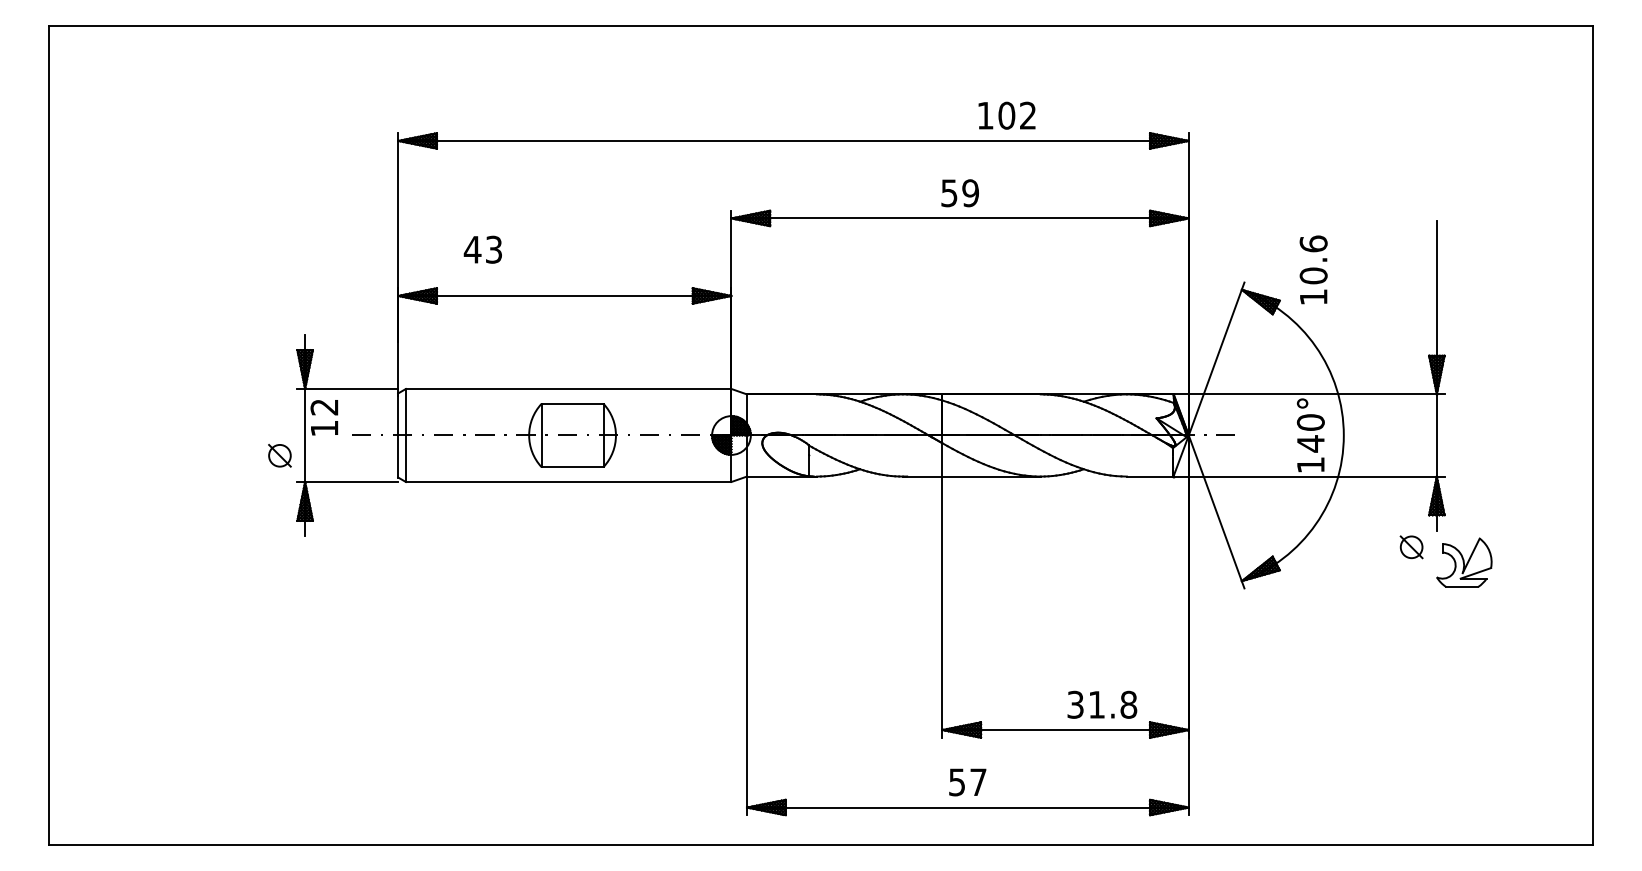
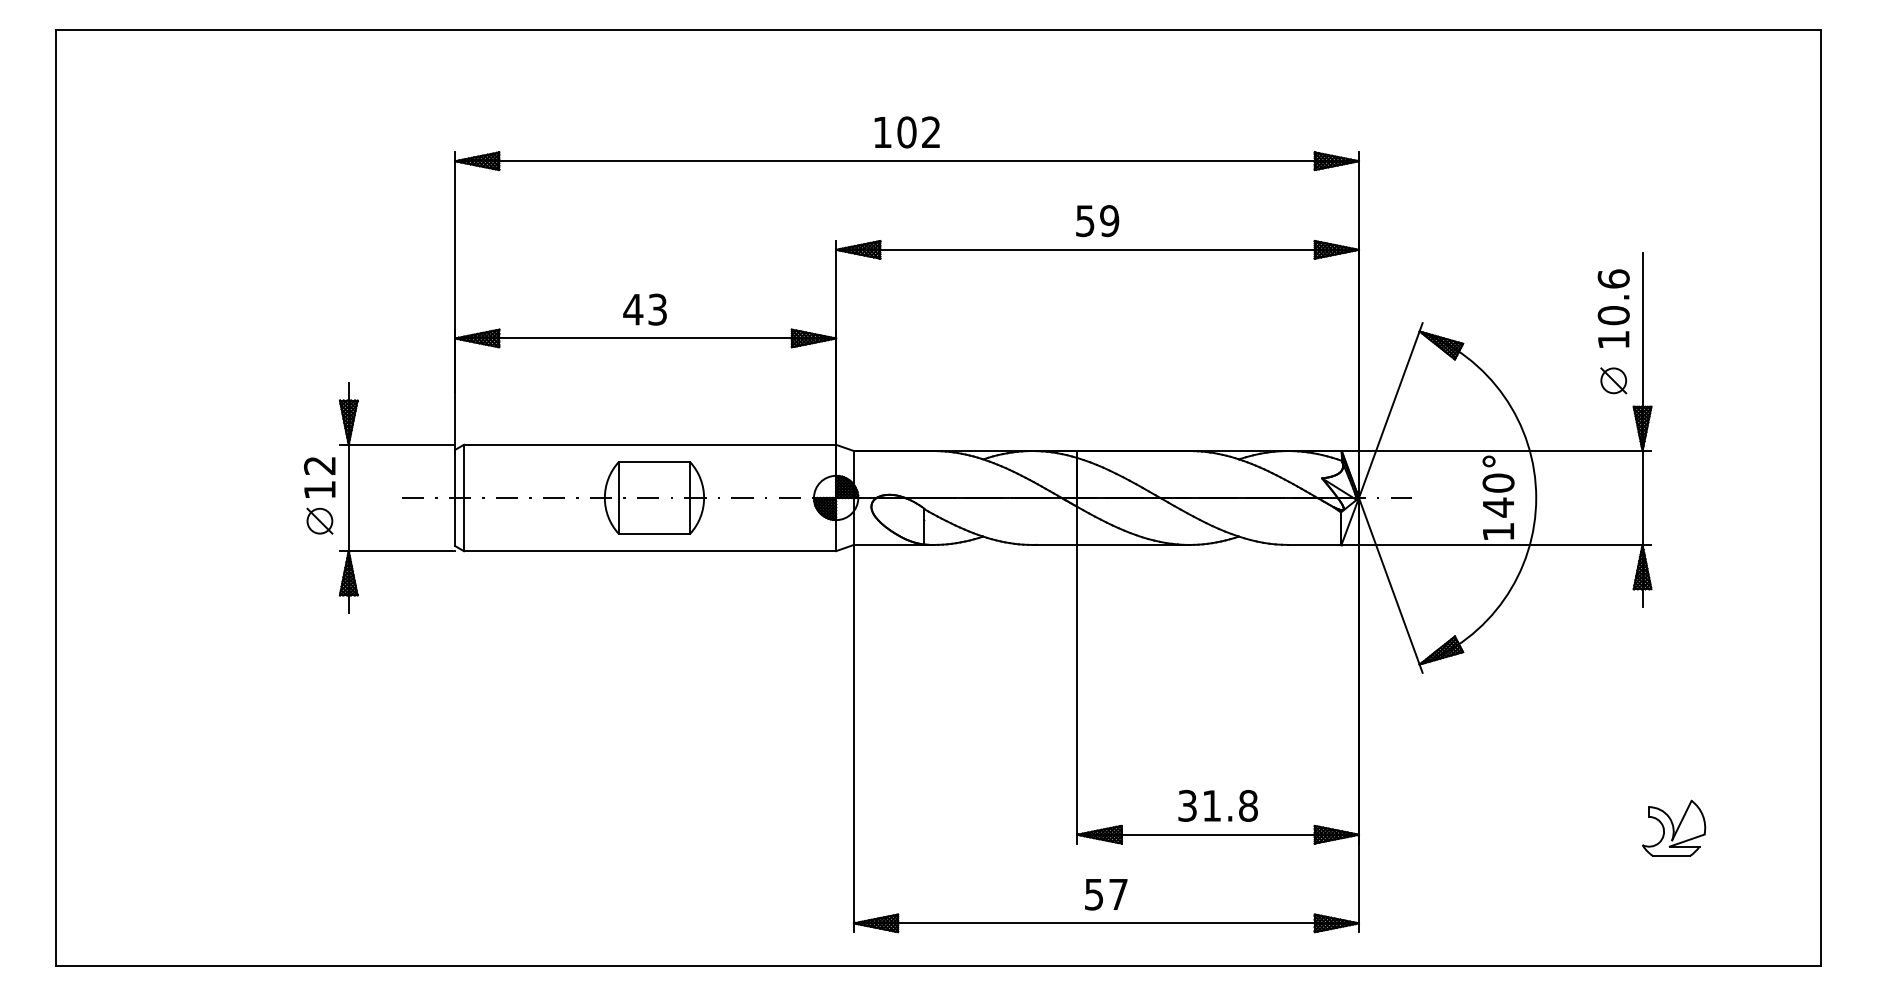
text: (1006, 115) -> (906, 132), moved
text: (482, 249) -> (644, 309), moved
text: (1313, 269) -> (1613, 308), moved
text: (324, 417) -> (319, 477), moved
part: (1411, 547) -> (1613, 380), moved
part: (1464, 561) -> (1674, 827), moved
text: (1101, 704) -> (1217, 805), moved

